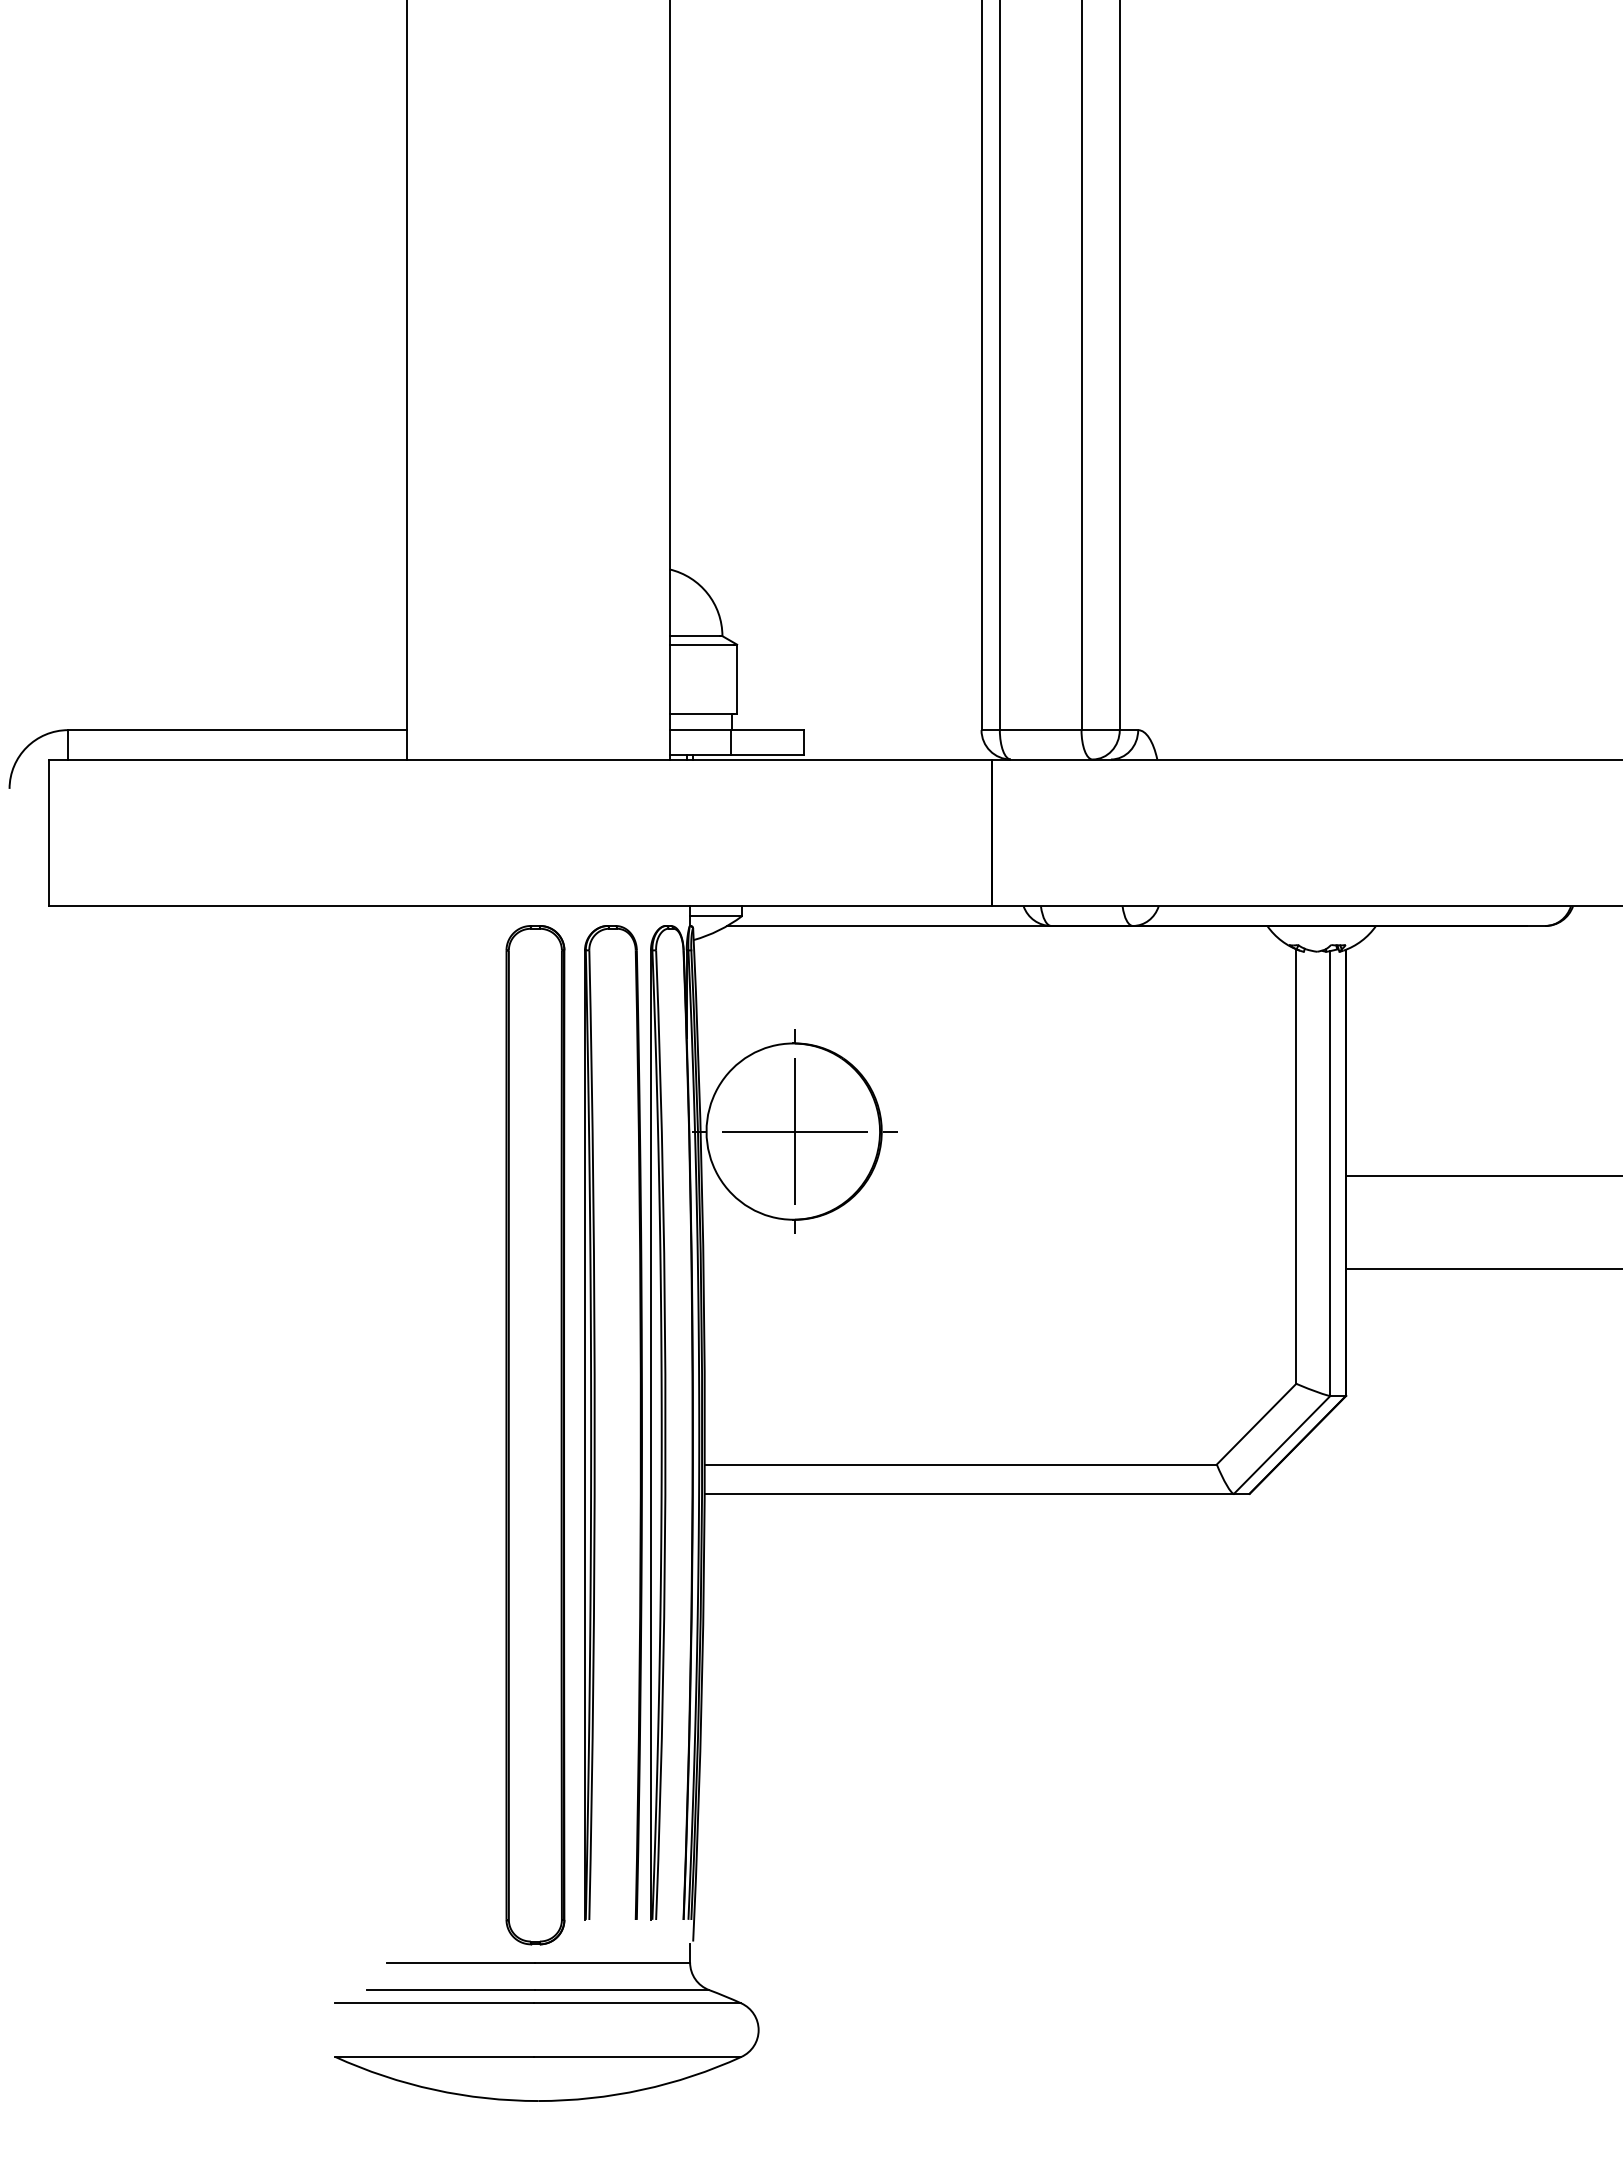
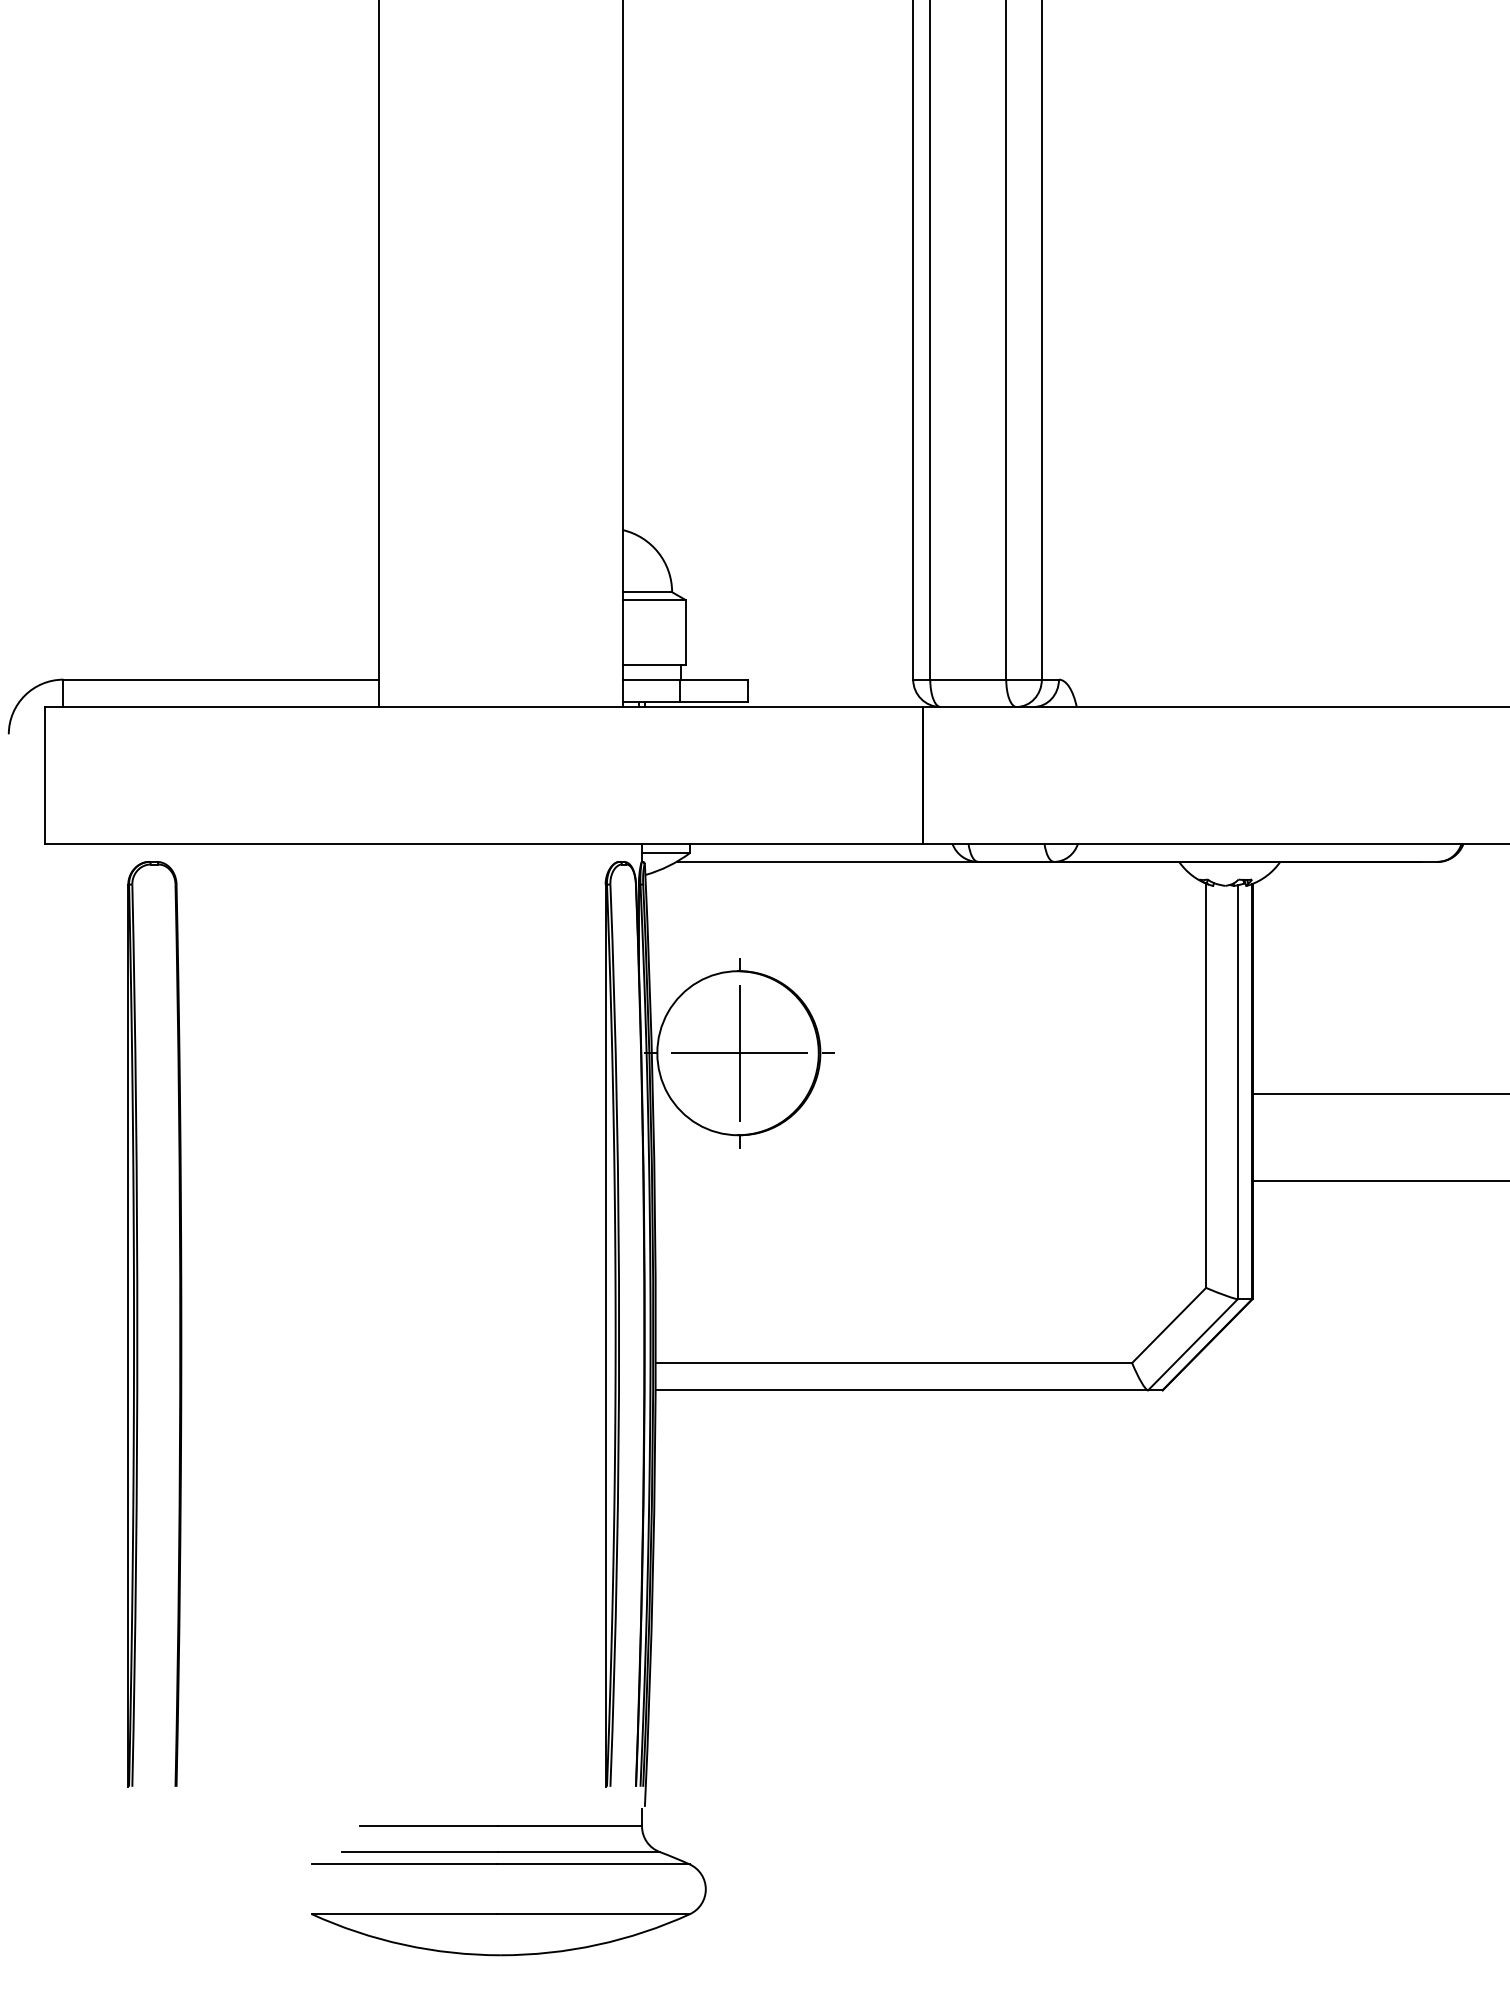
part: (595, 1422) -> (138, 1323), moved
part: (535, 1435) -> (498, 1336), removed

